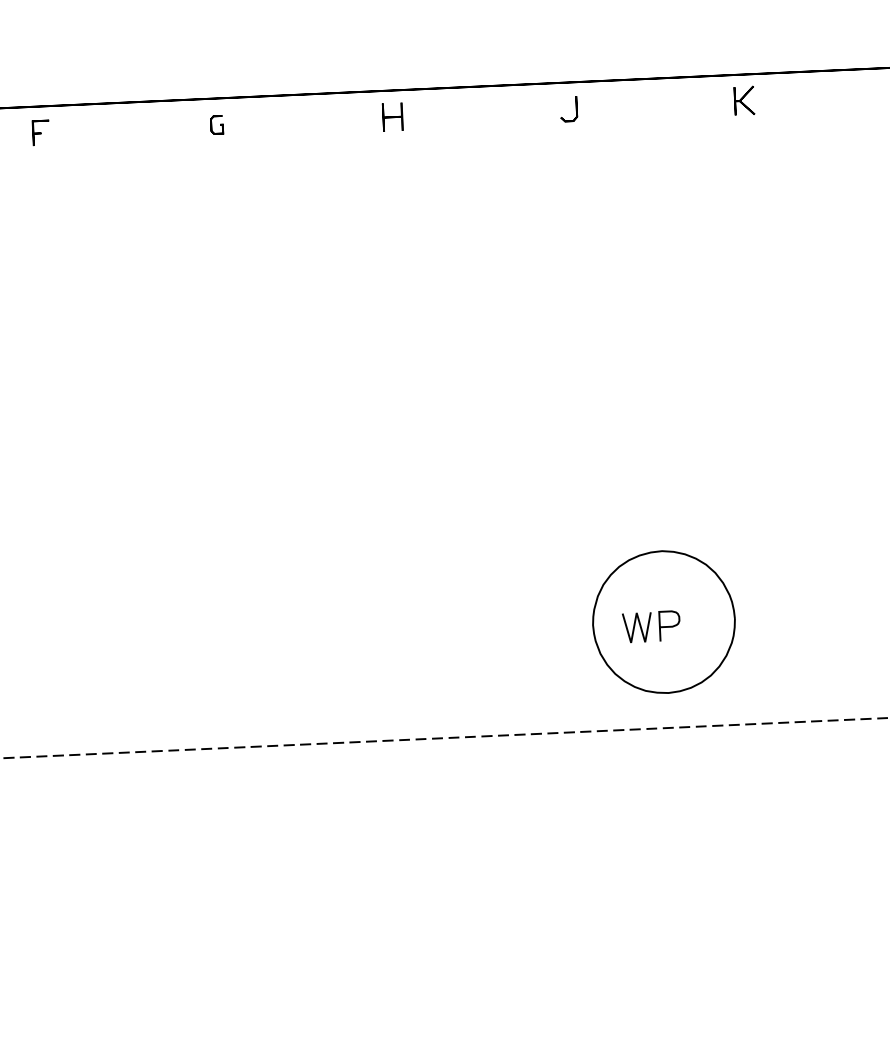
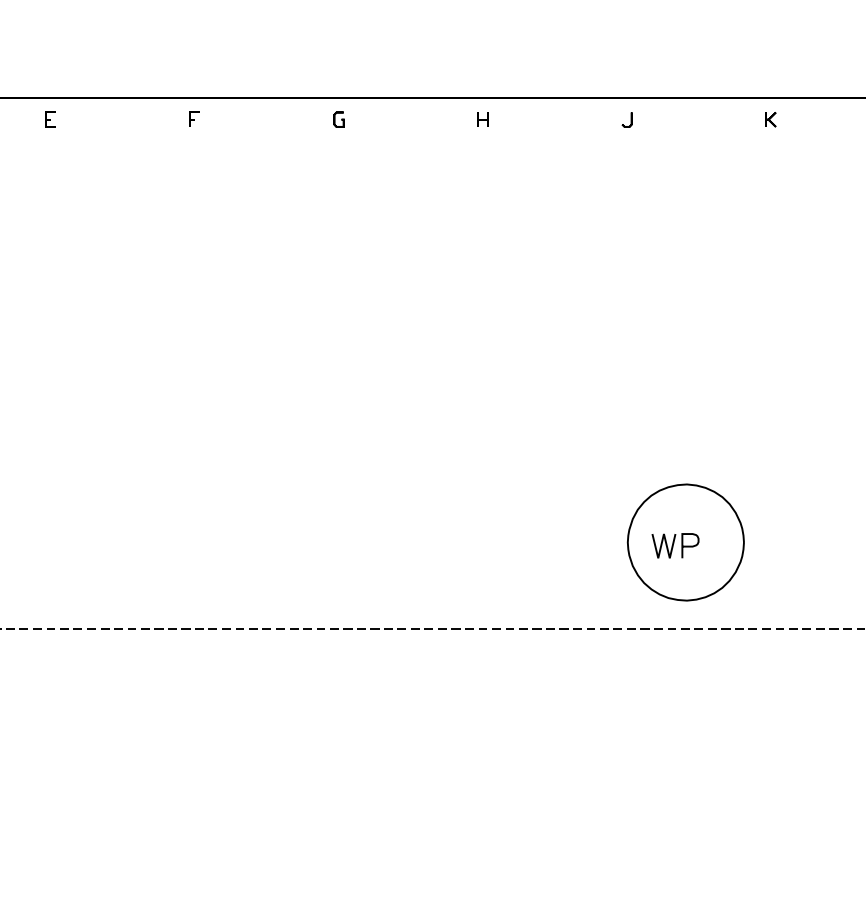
part: (743, 100) -> (770, 119), size x0.62
part: (568, 108) -> (626, 119), size x0.71
part: (392, 116) -> (482, 119), size x0.62
part: (40, 131) -> (194, 118), size x0.71

